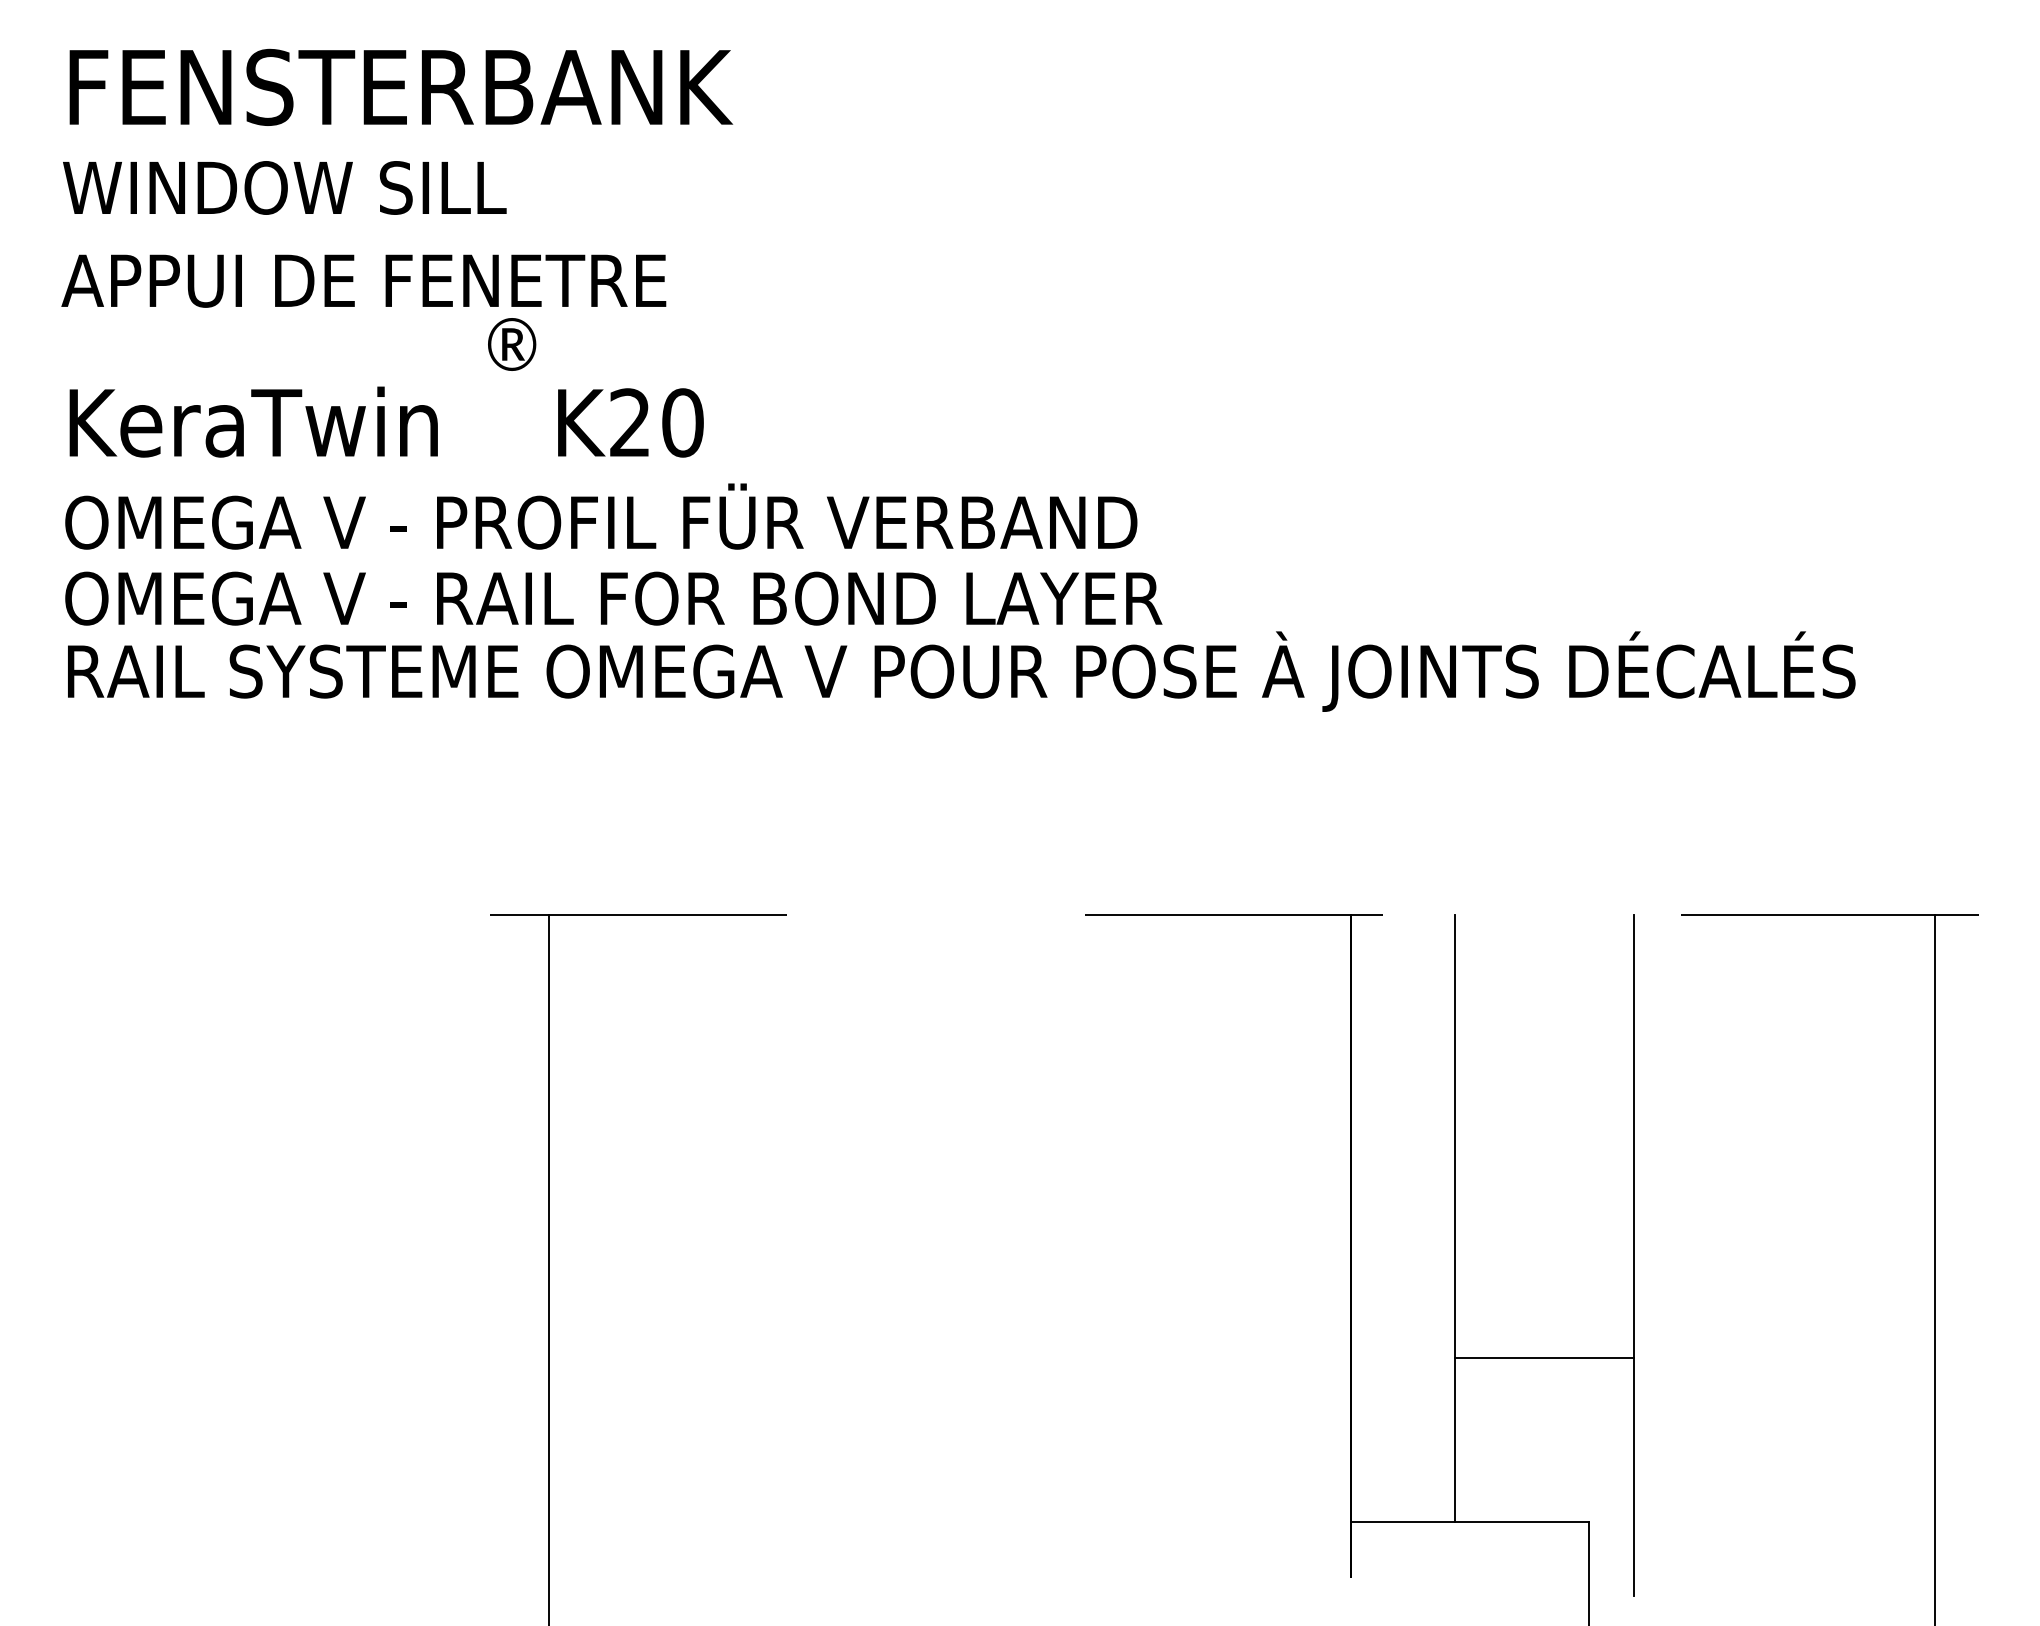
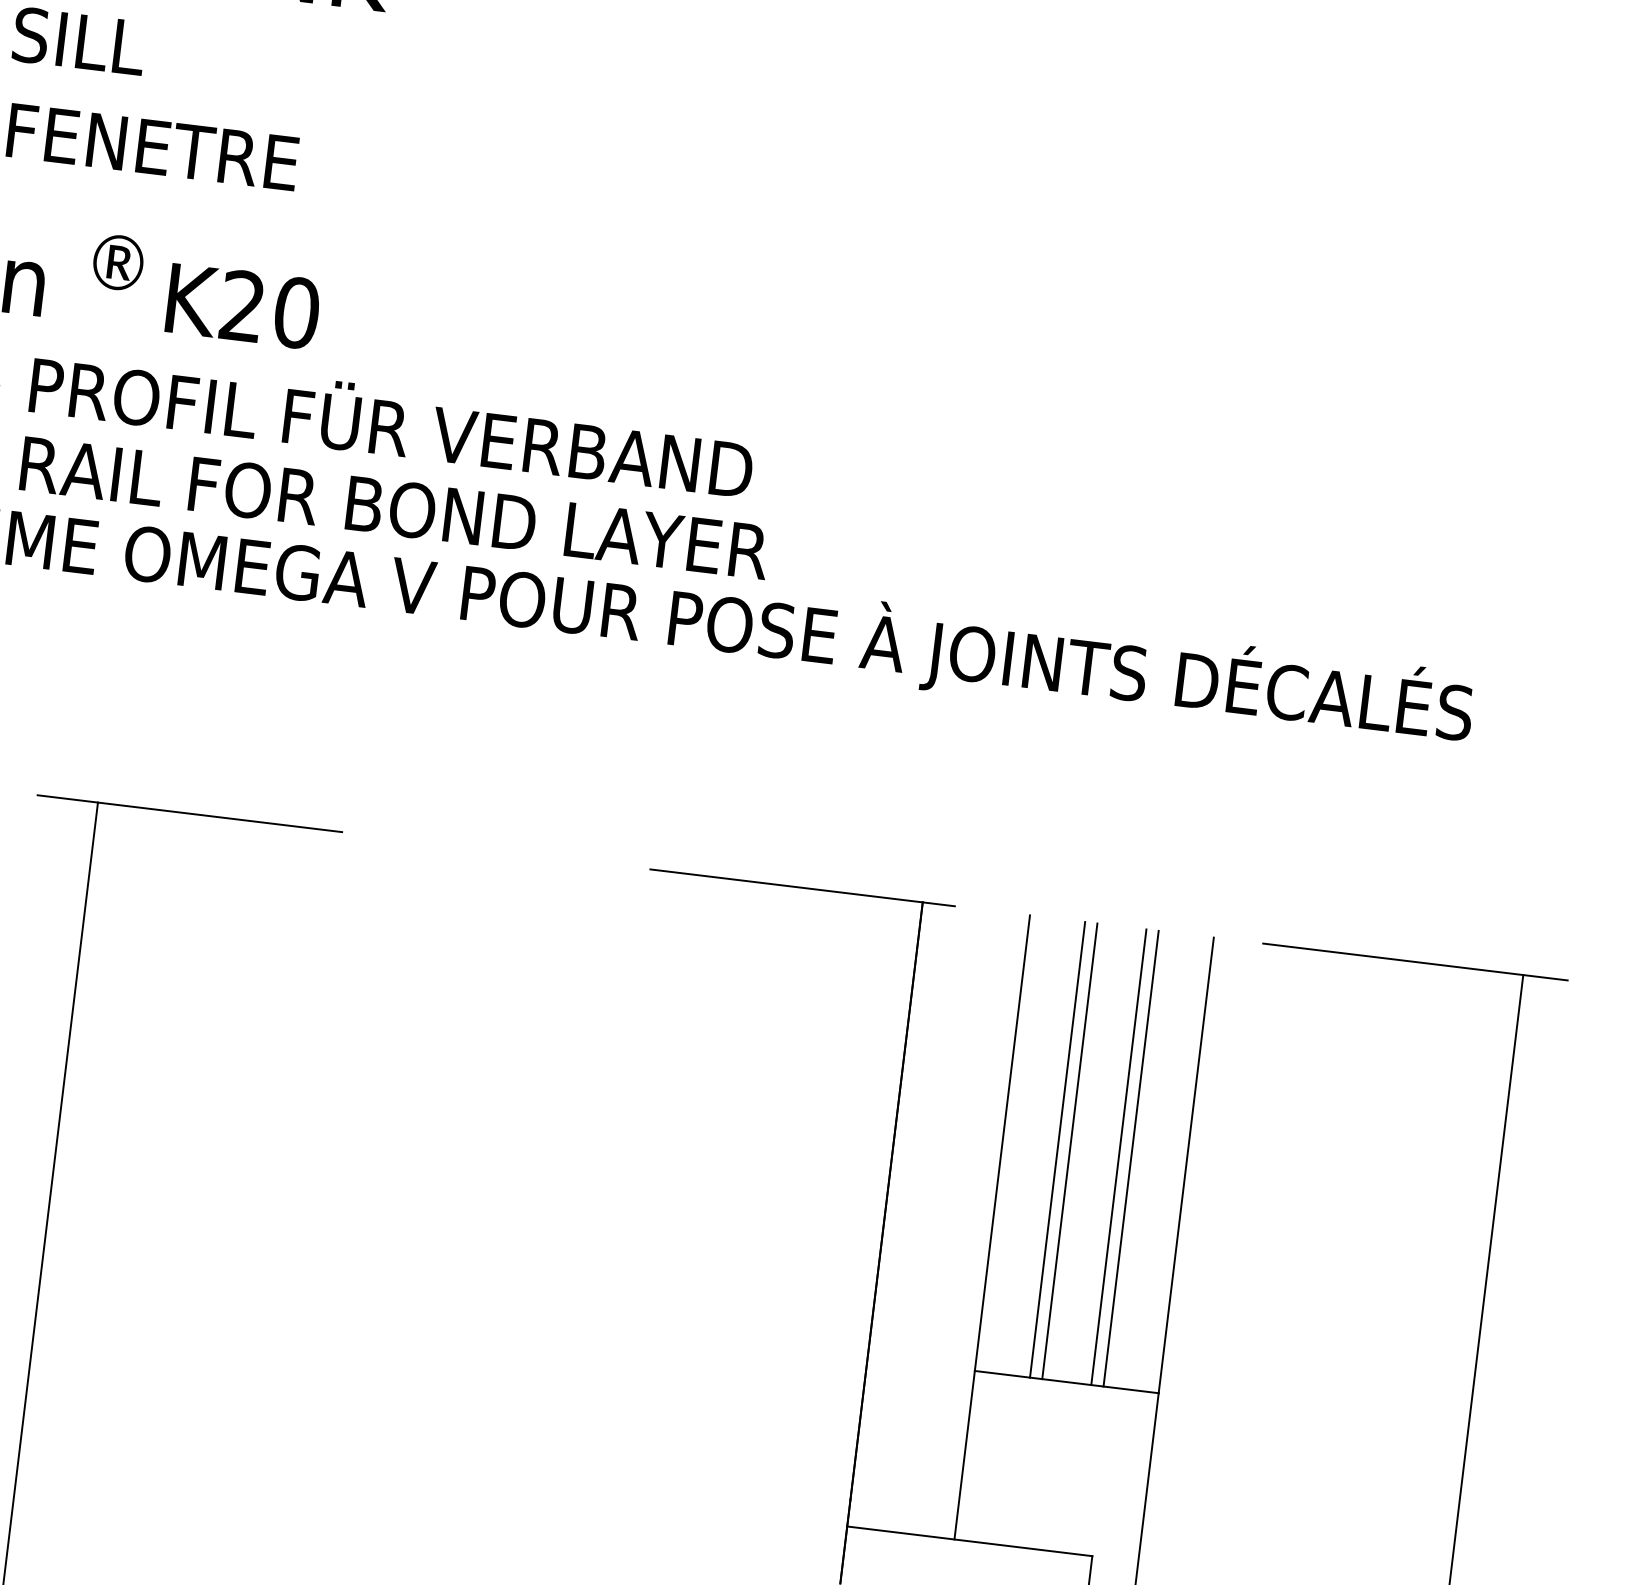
text: (512, 344) -> (118, 262), moved
line: (1508, 1136) -> (1057, 1149), added
line: (1520, 1136) -> (1069, 1151), added
line: (1568, 1136) -> (1118, 1157), added
line: (1580, 1136) -> (1131, 1158), added

